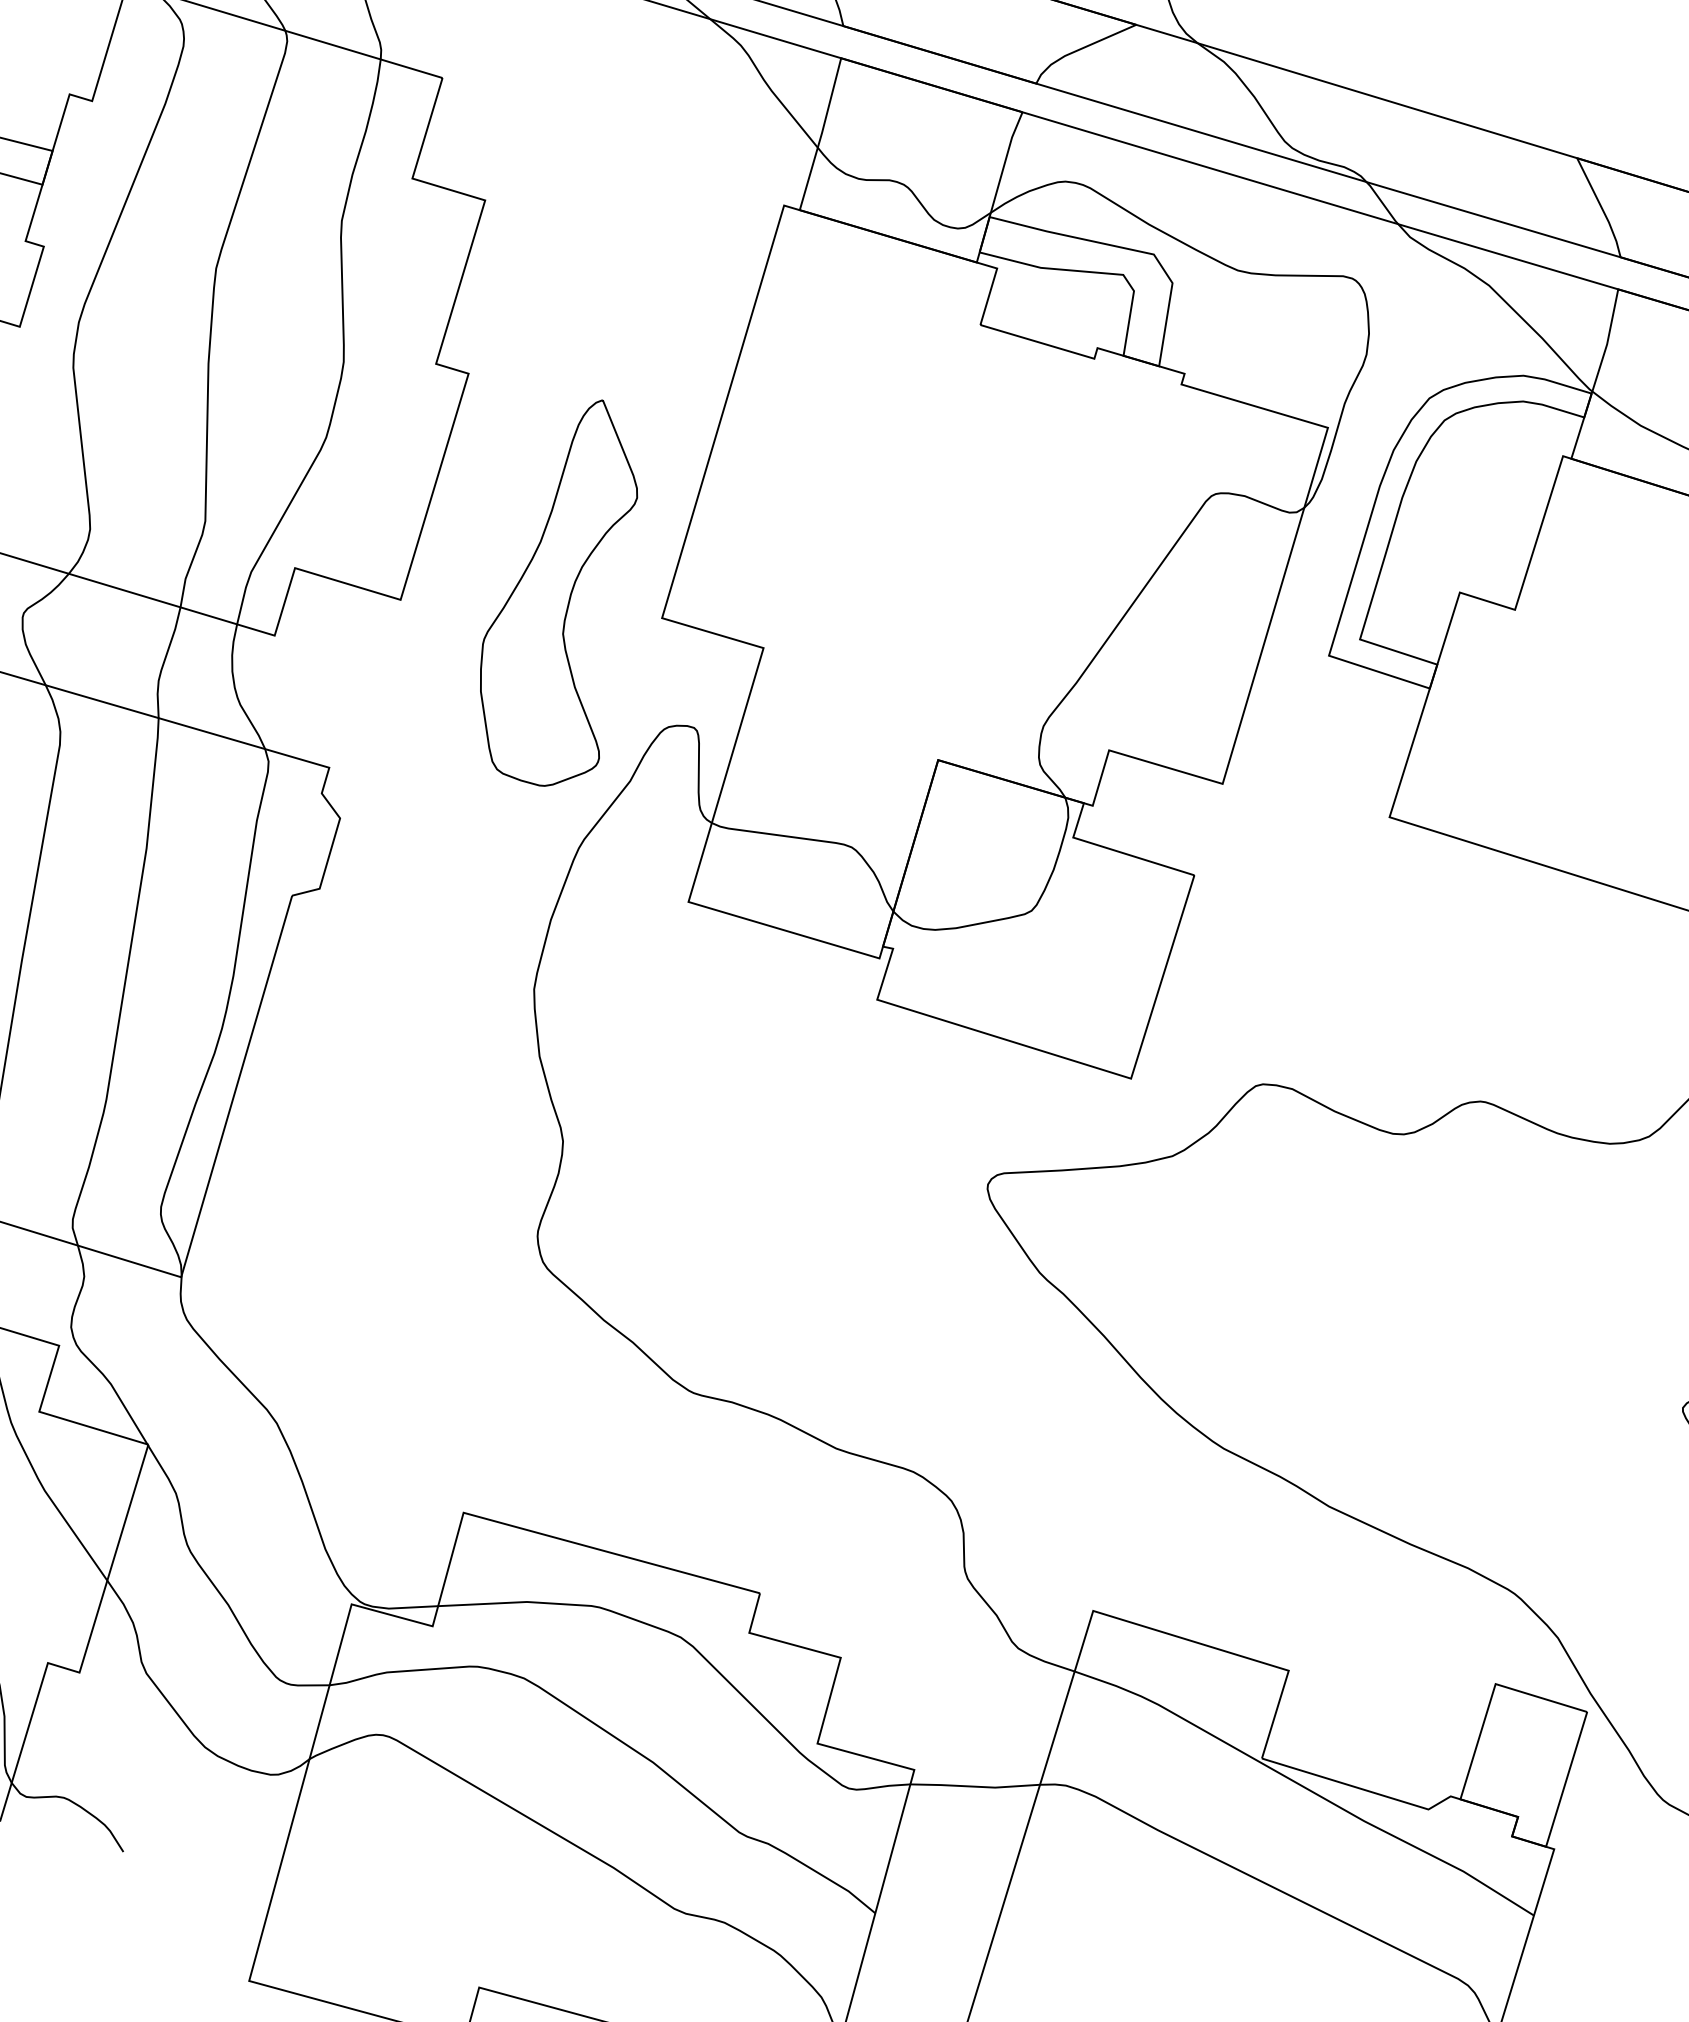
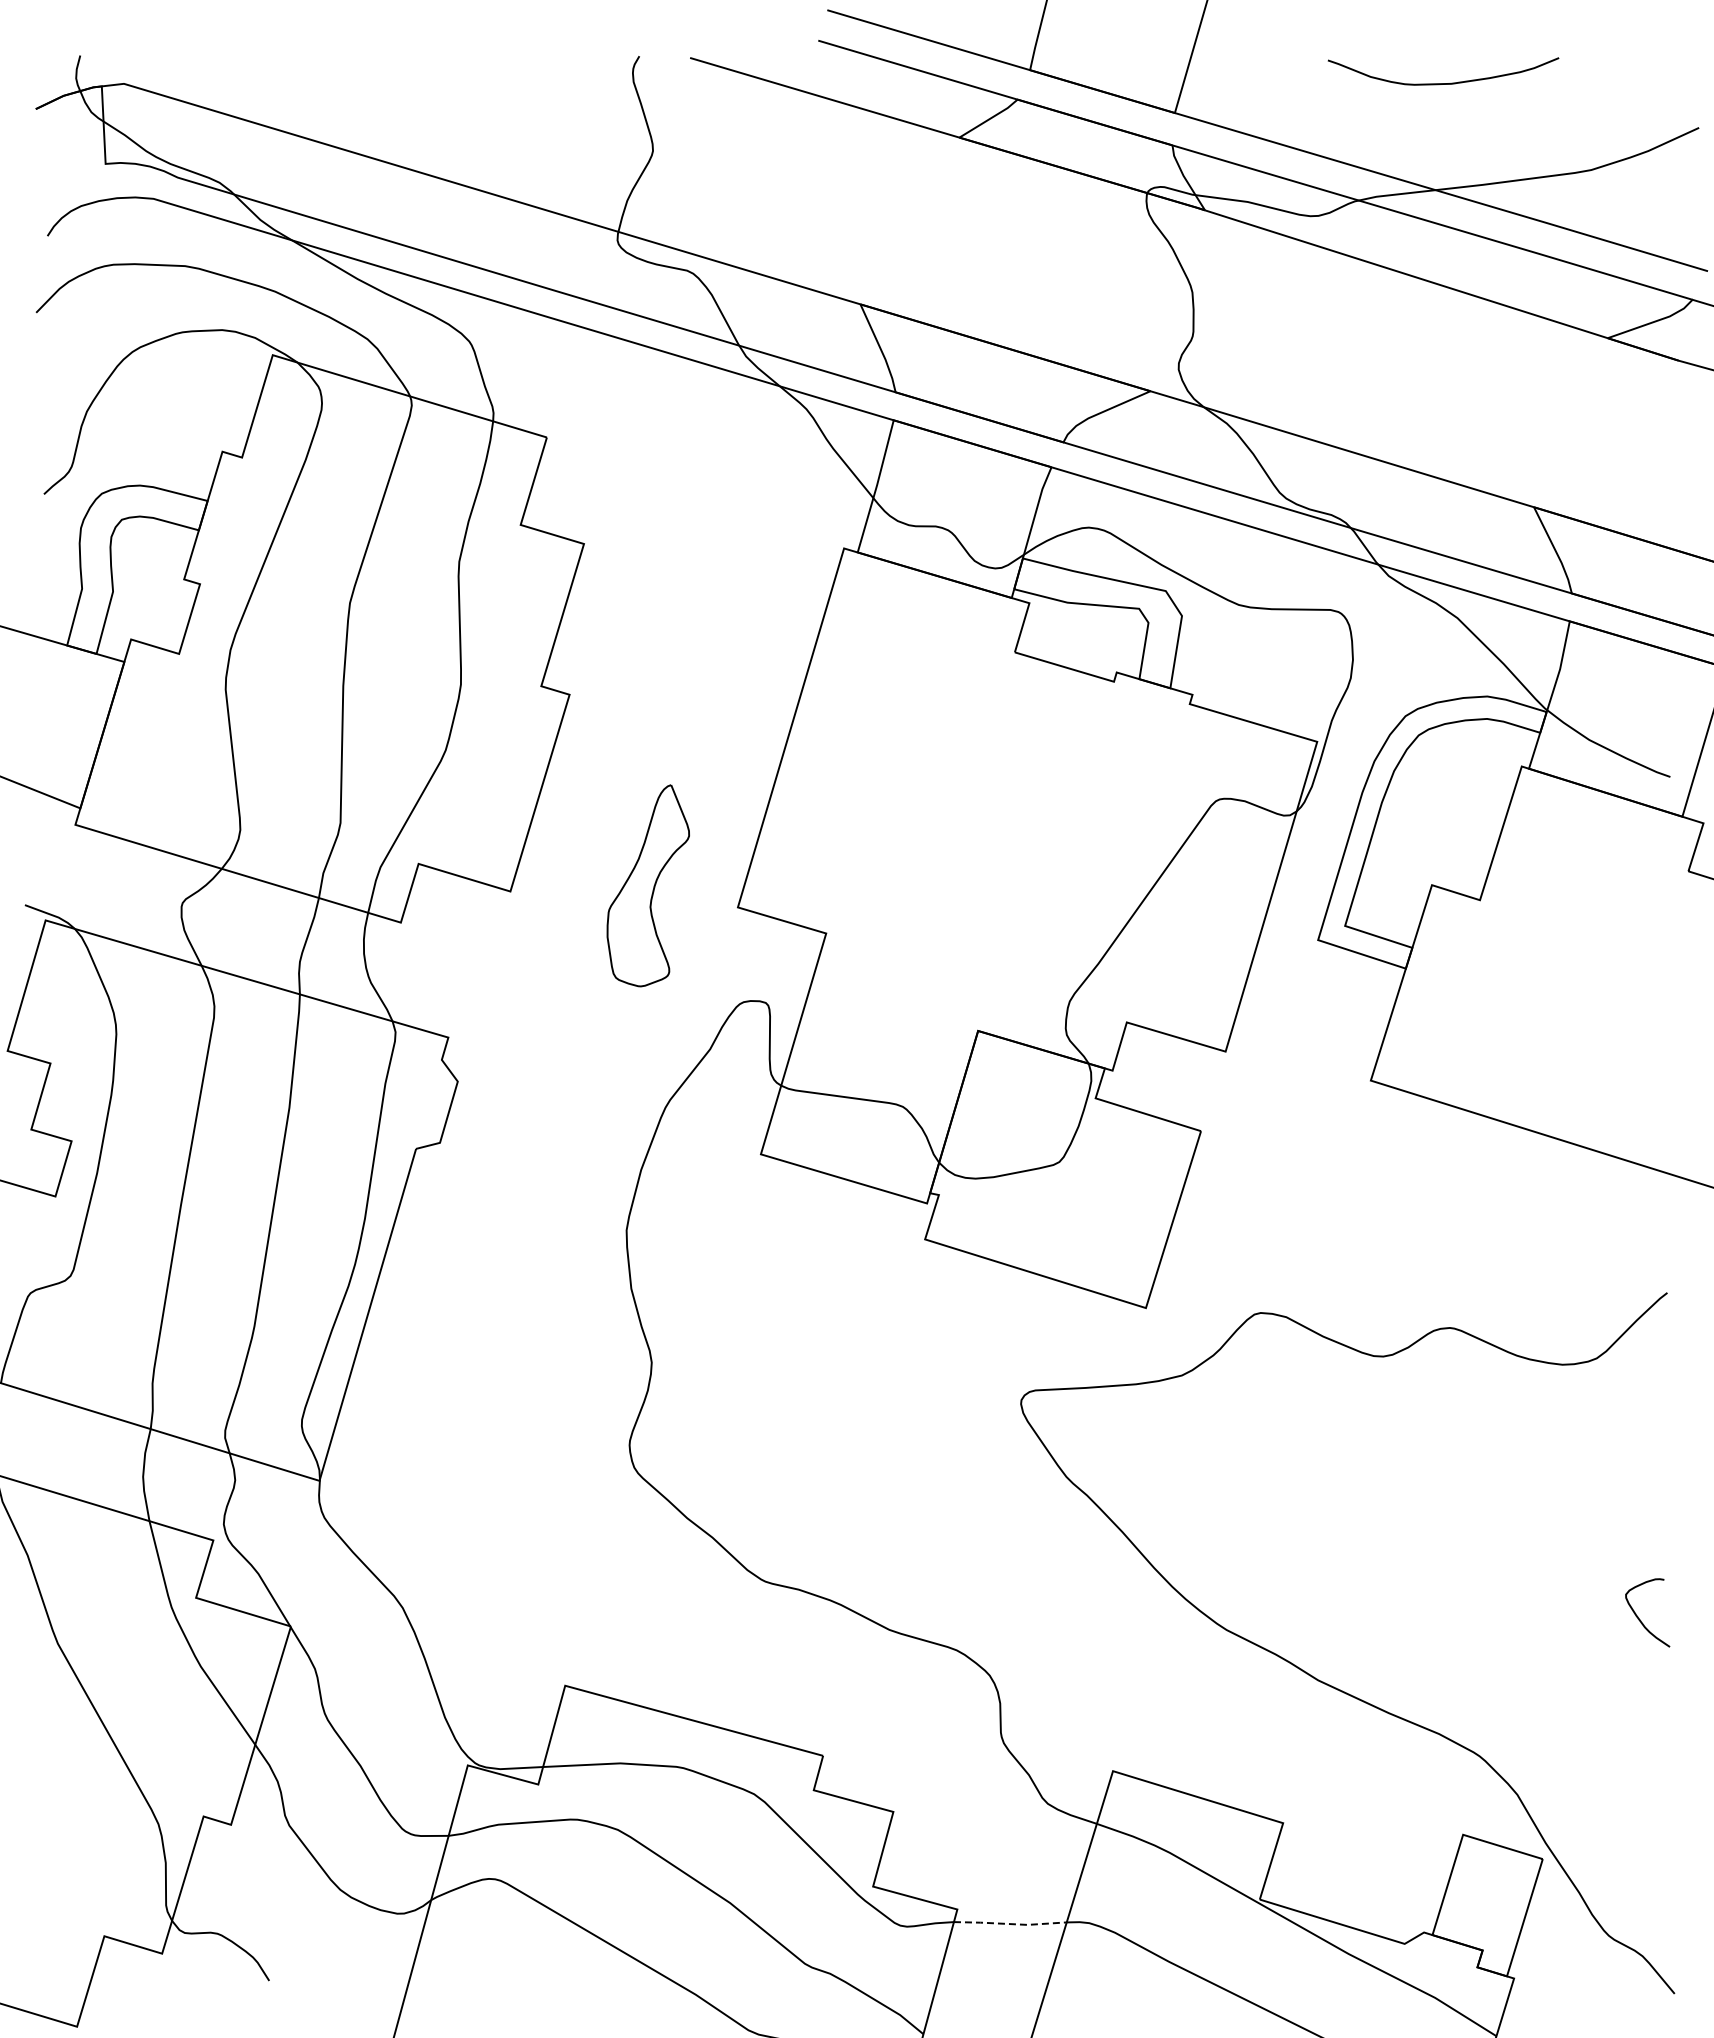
part: (559, 592) -> (648, 885), size x0.6
line: (976, 1787) -> (1011, 1924), solid -> dashed

